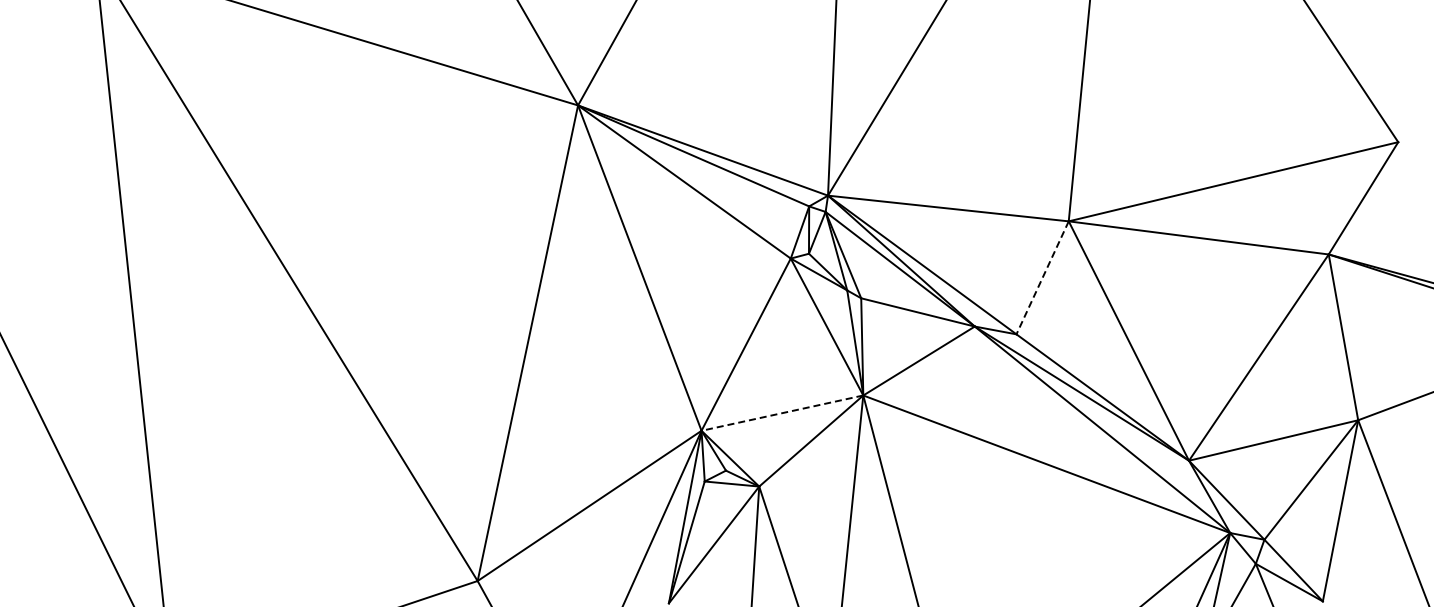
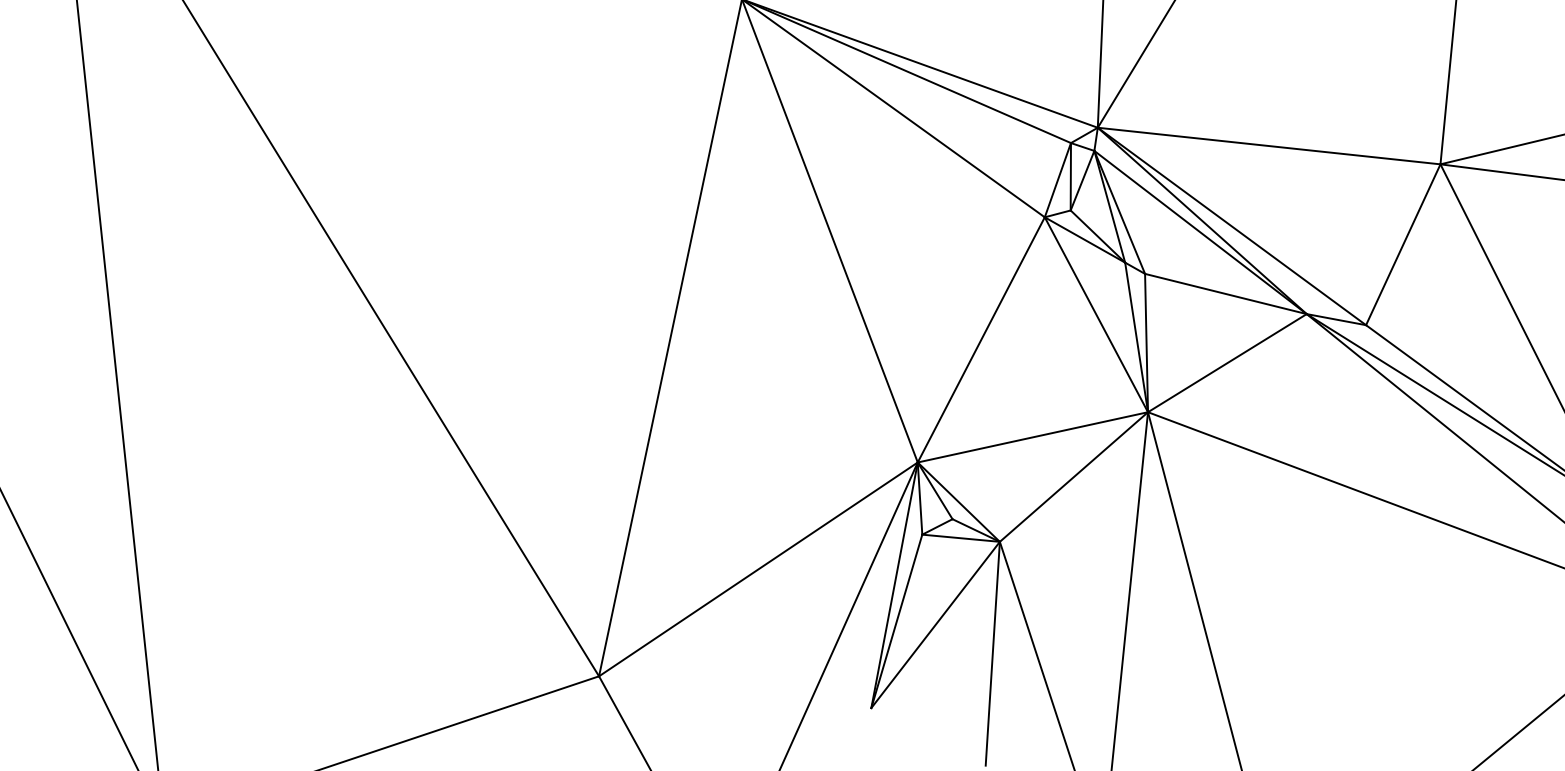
line: (1042, 278) -> (1403, 245), dashed -> solid
line: (782, 413) -> (1032, 437), dashed -> solid

